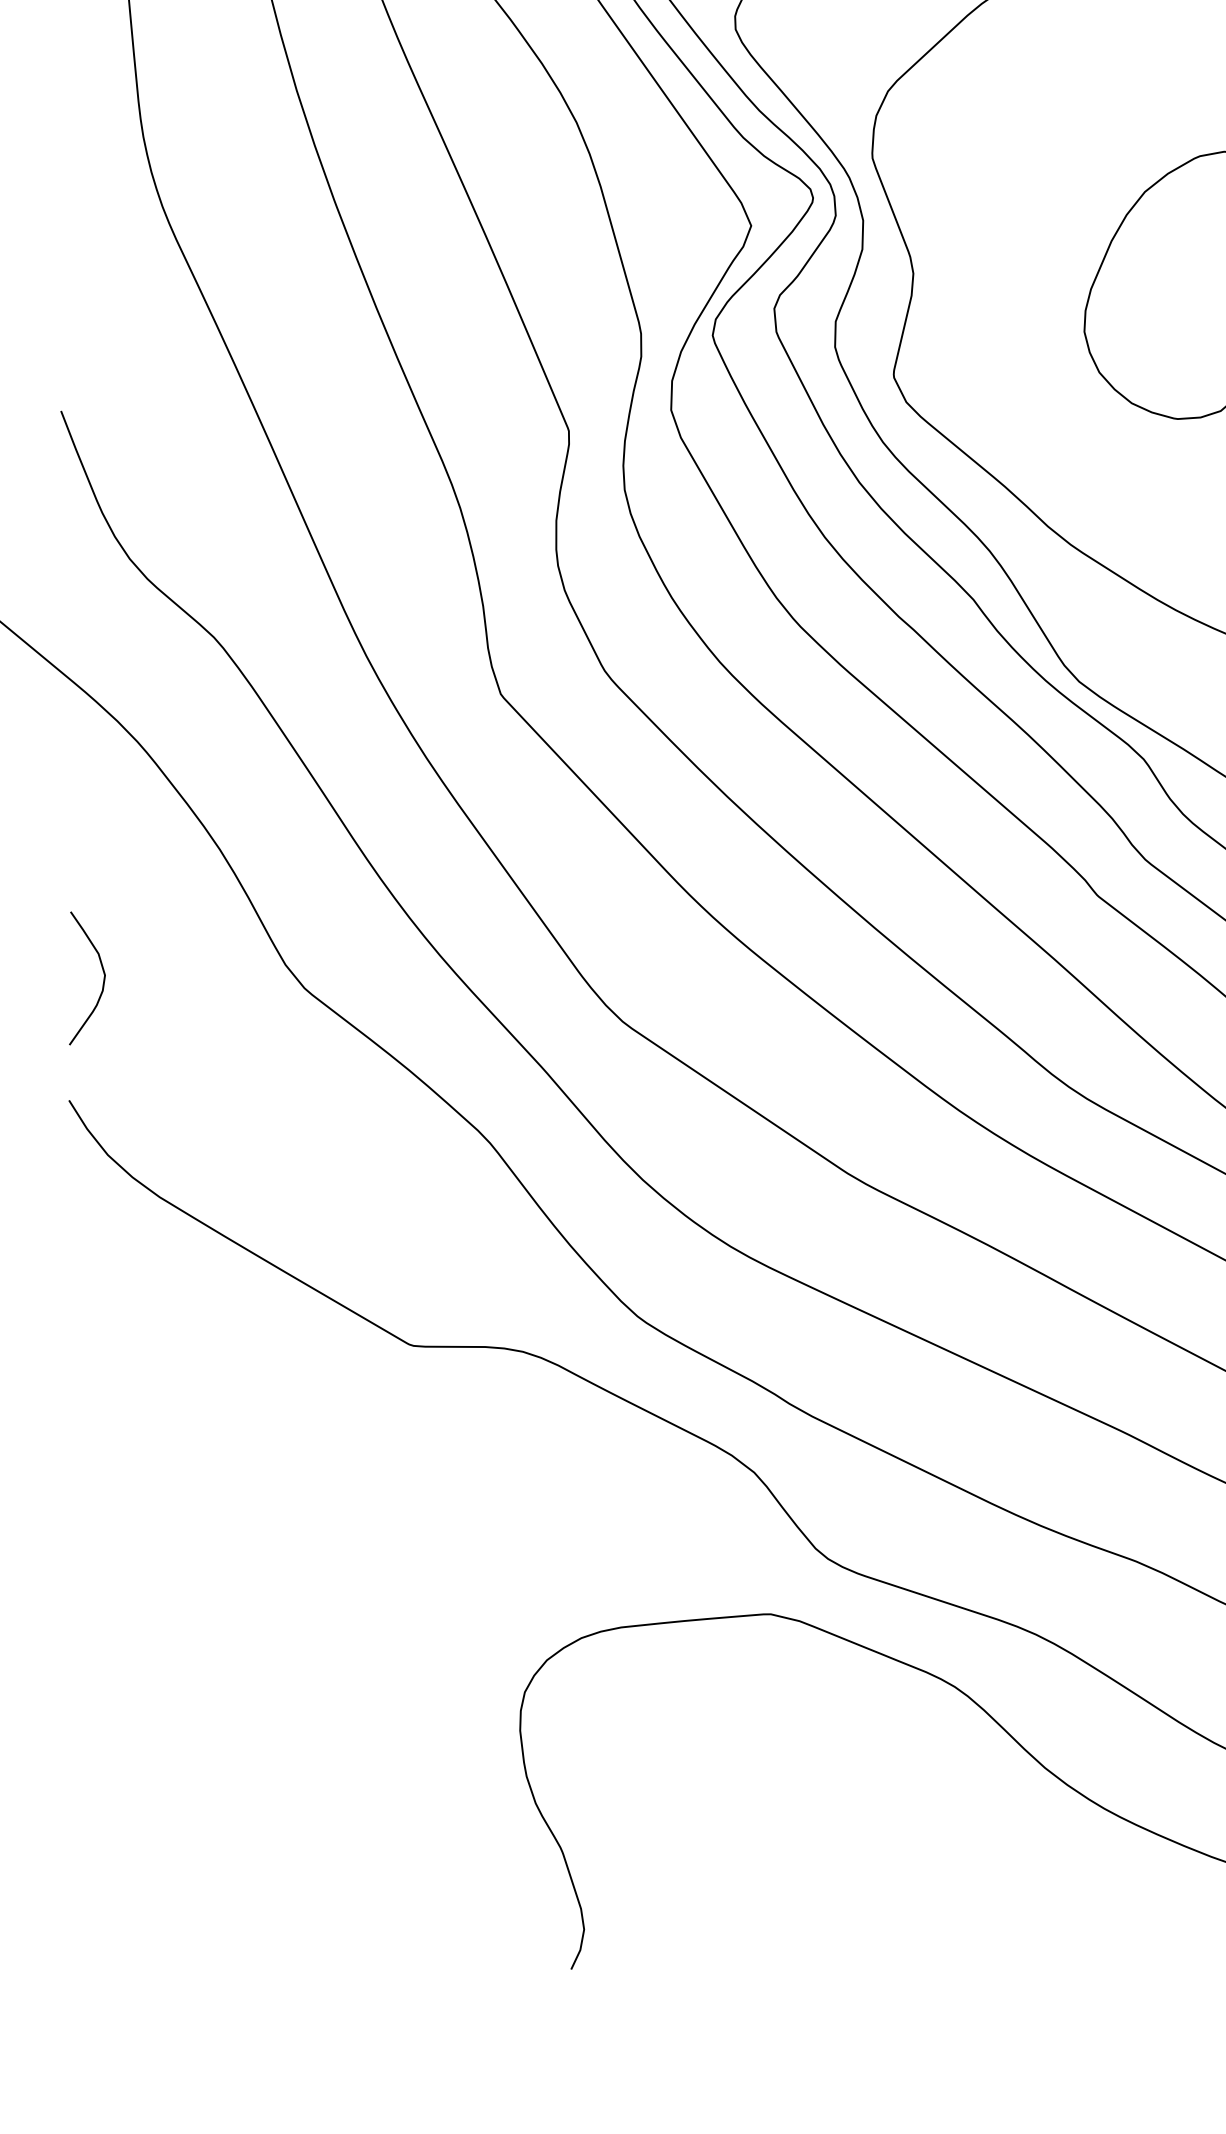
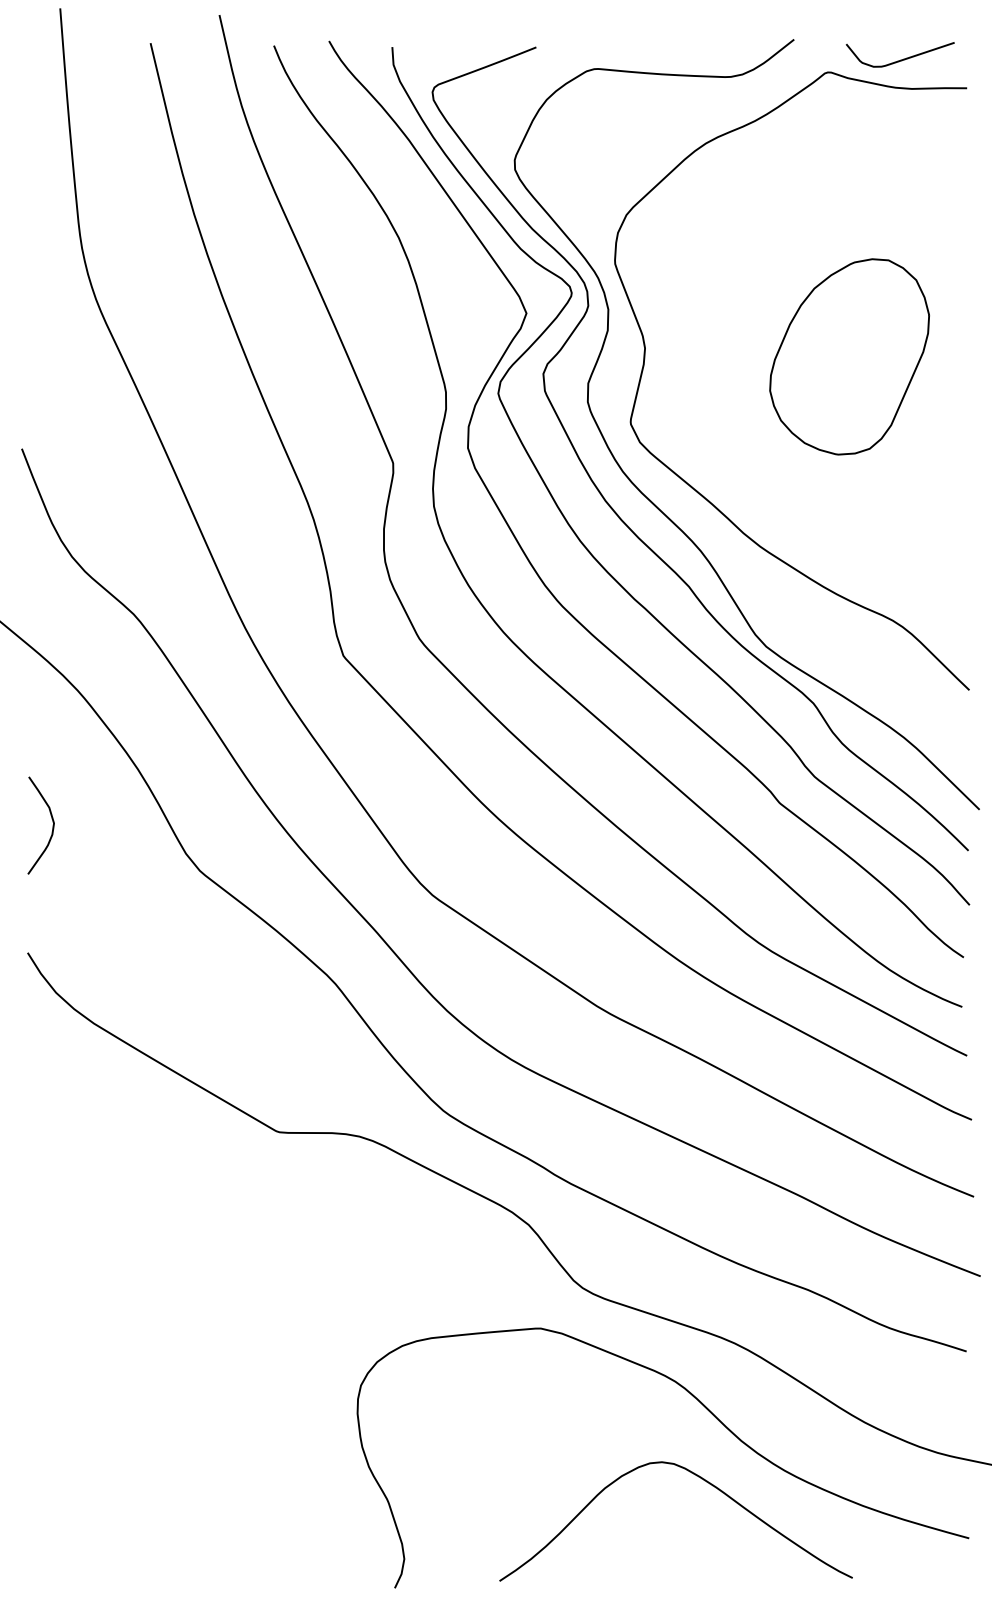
curve: (102, 978) -> (52, 825), moved
curve: (990, 1820) -> (701, 1479), added

